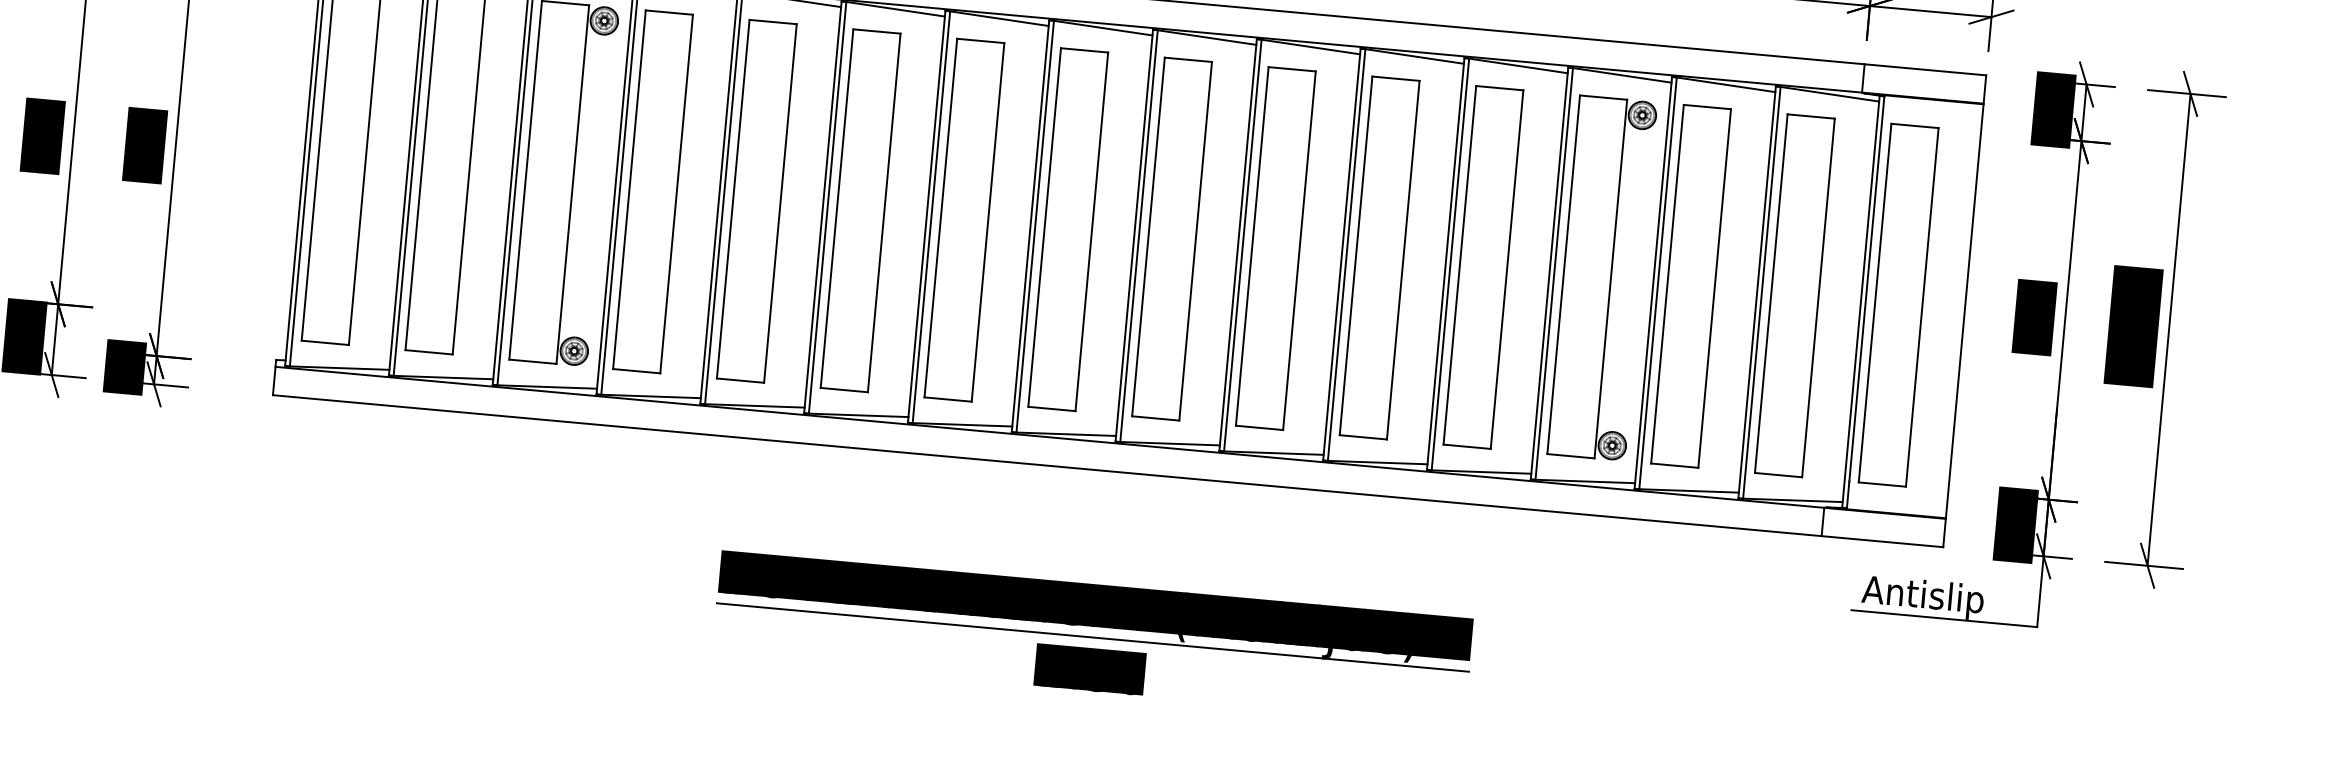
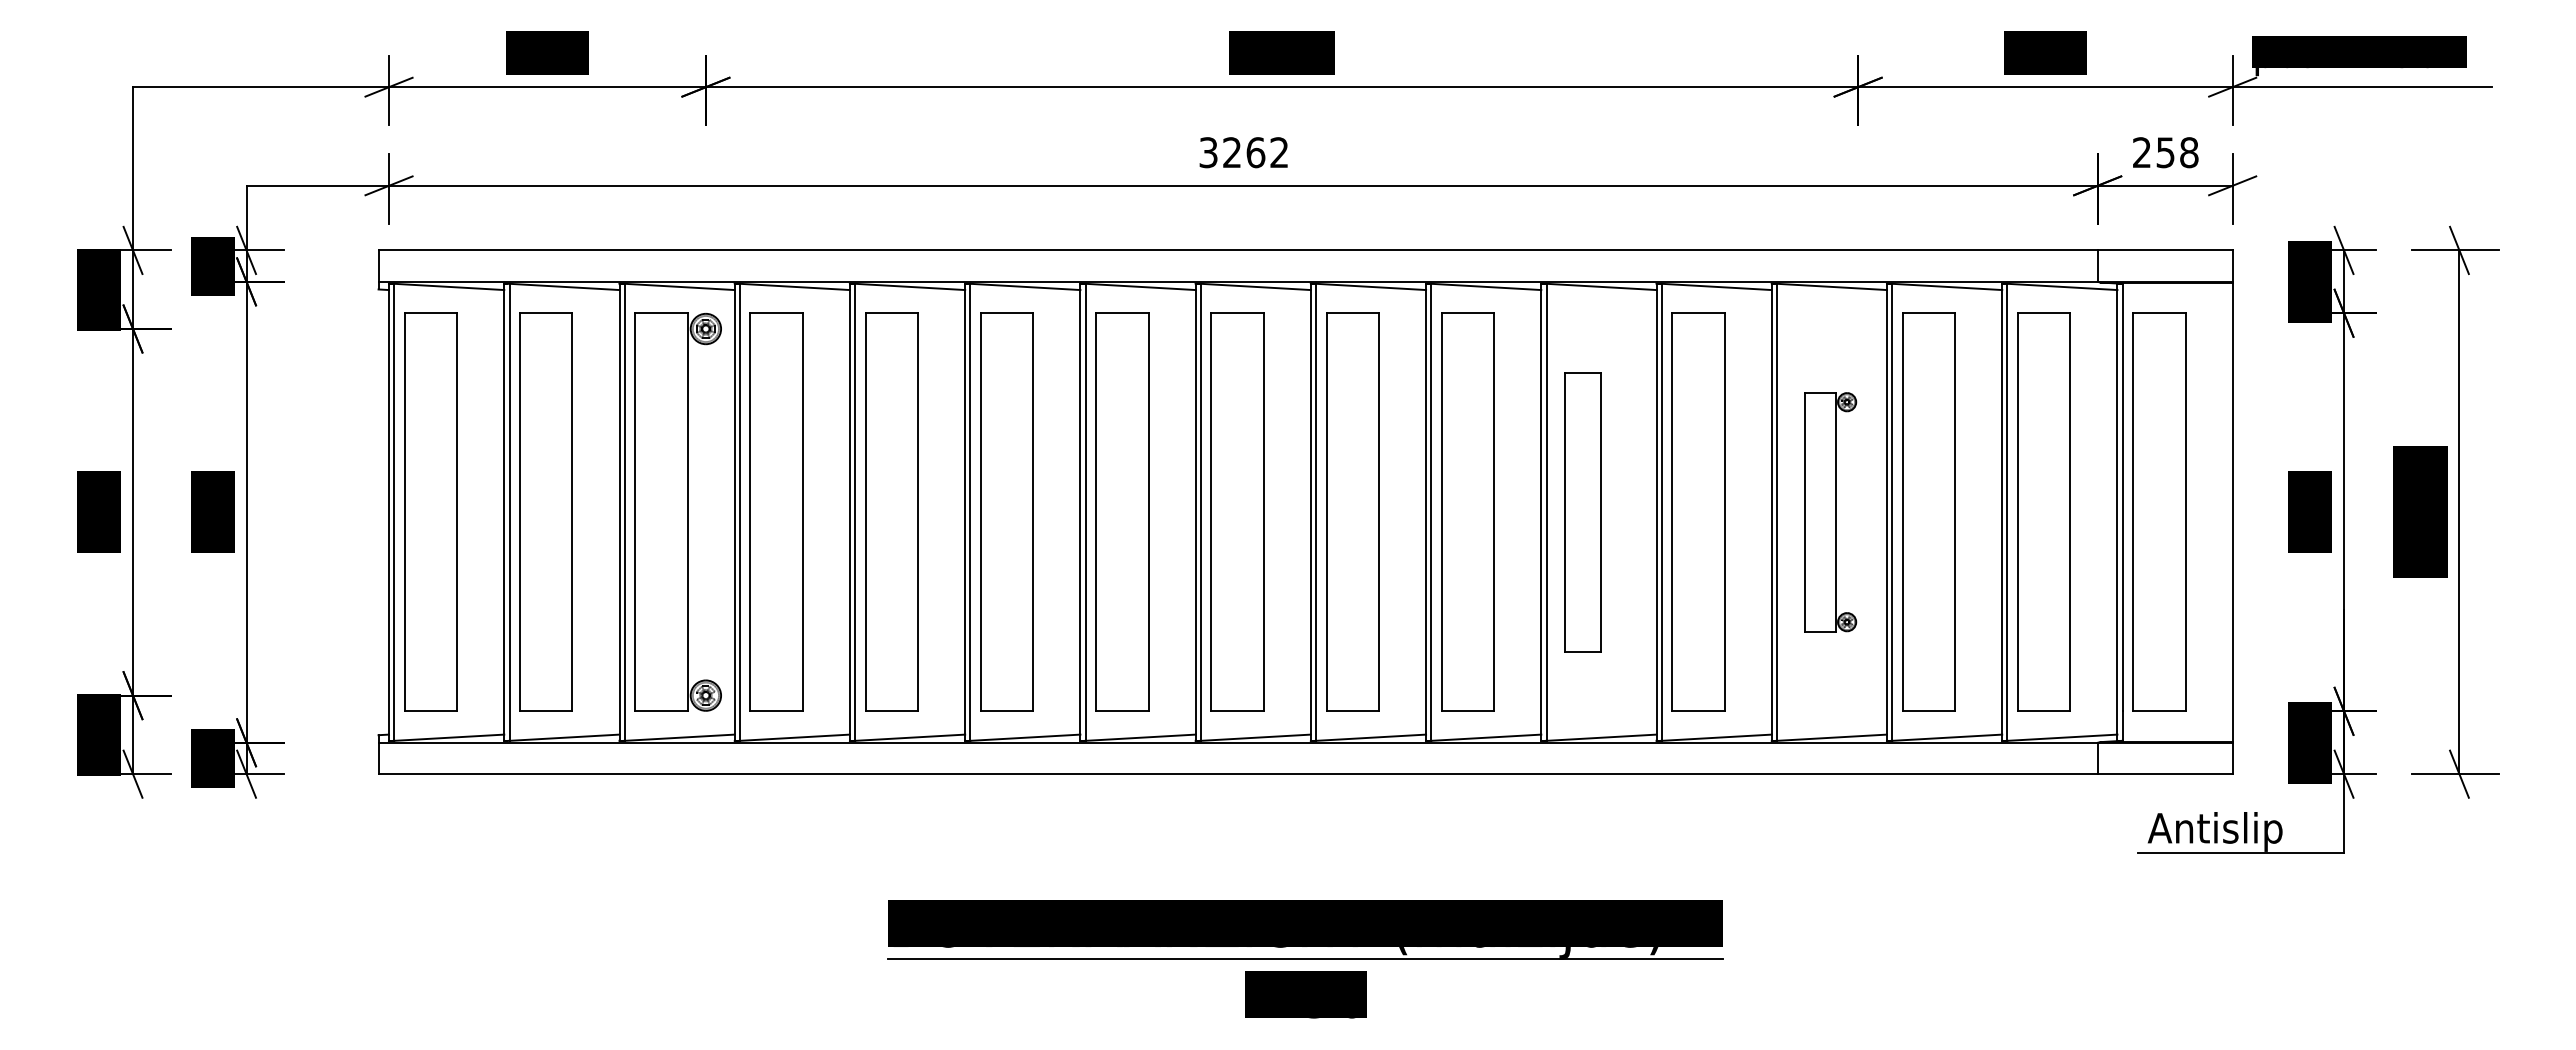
part: (1379, 257) -> (1582, 511), size x0.7
part: (1602, 277) -> (1830, 511), size x0.6

